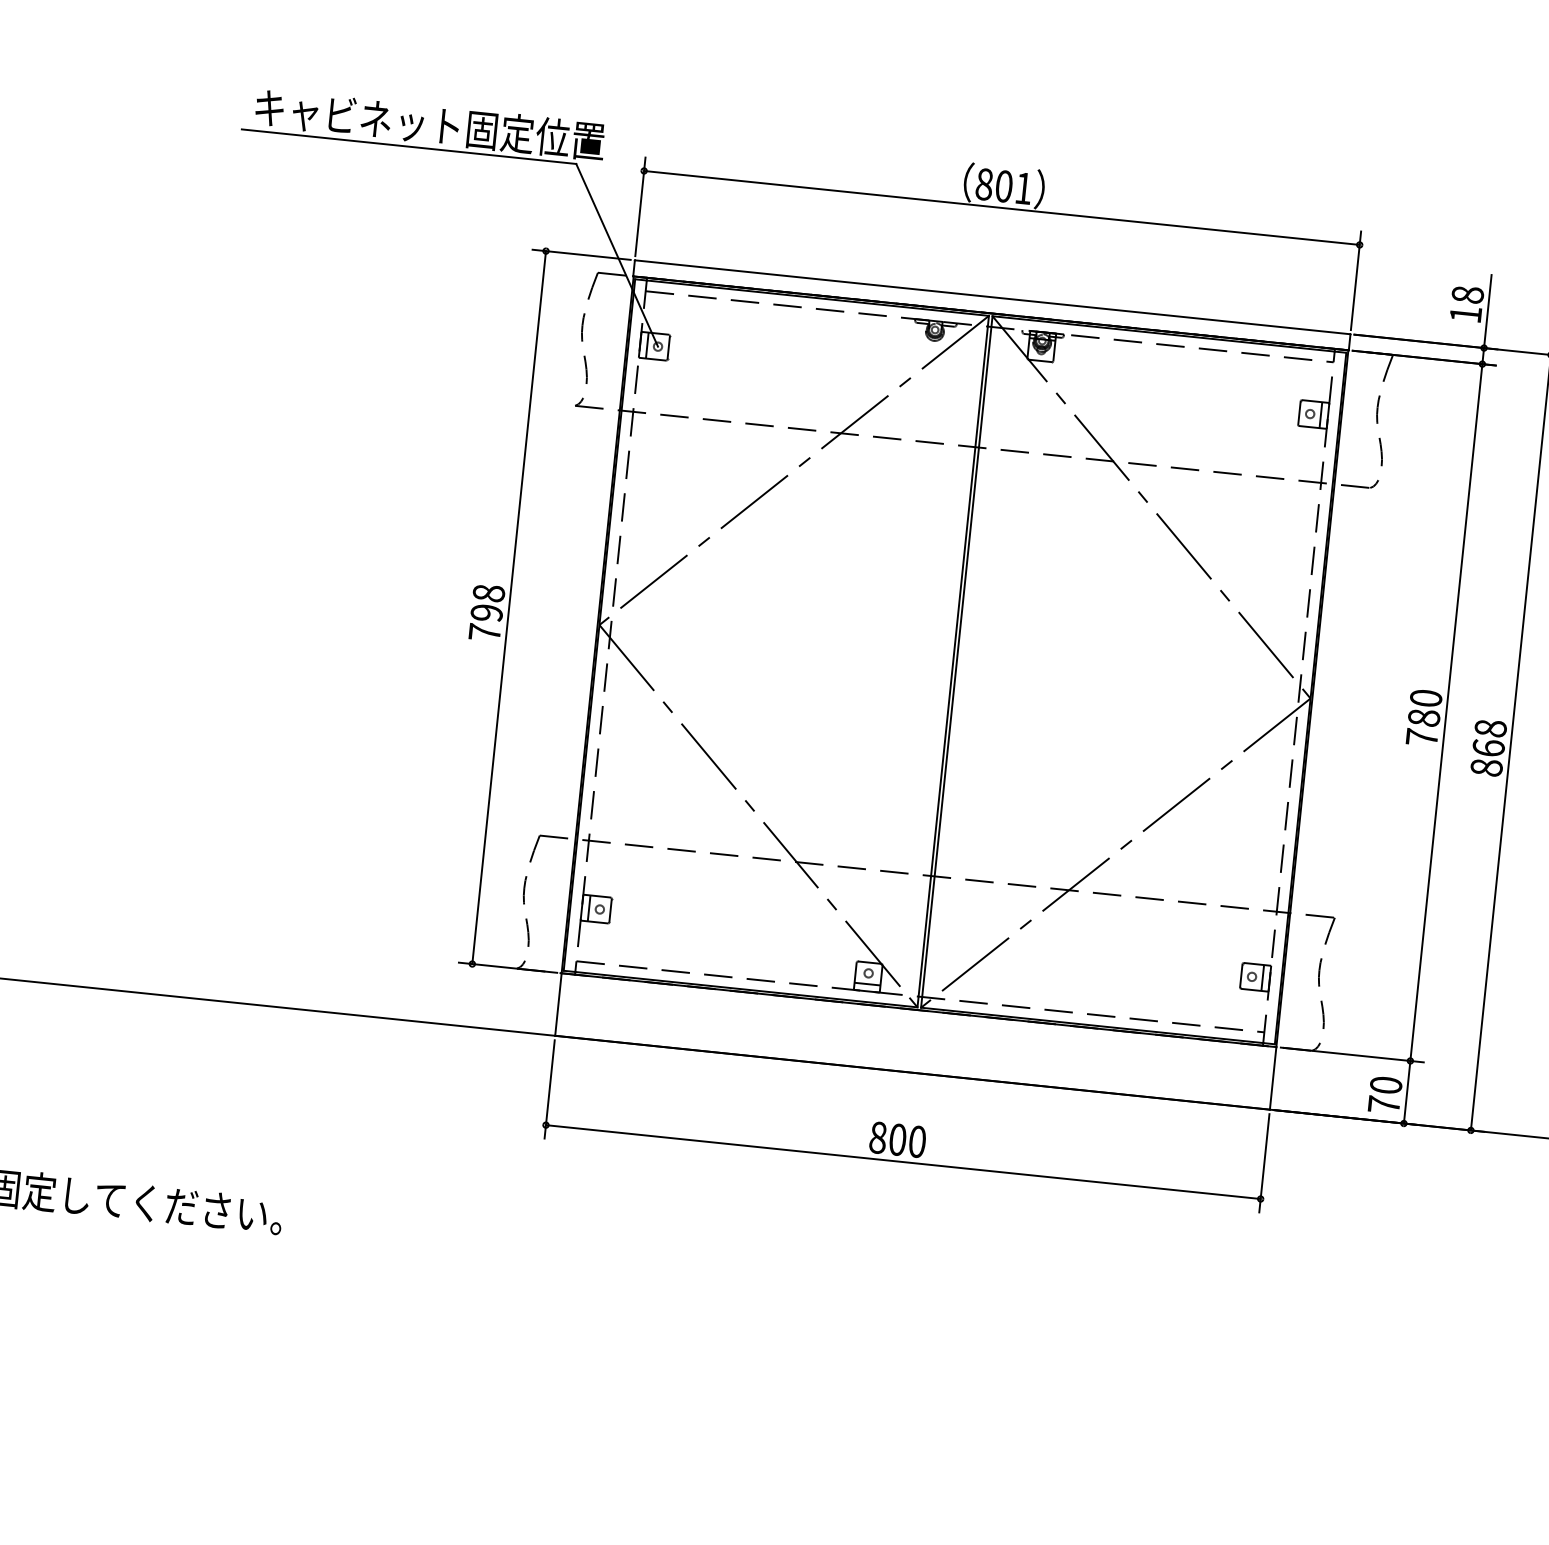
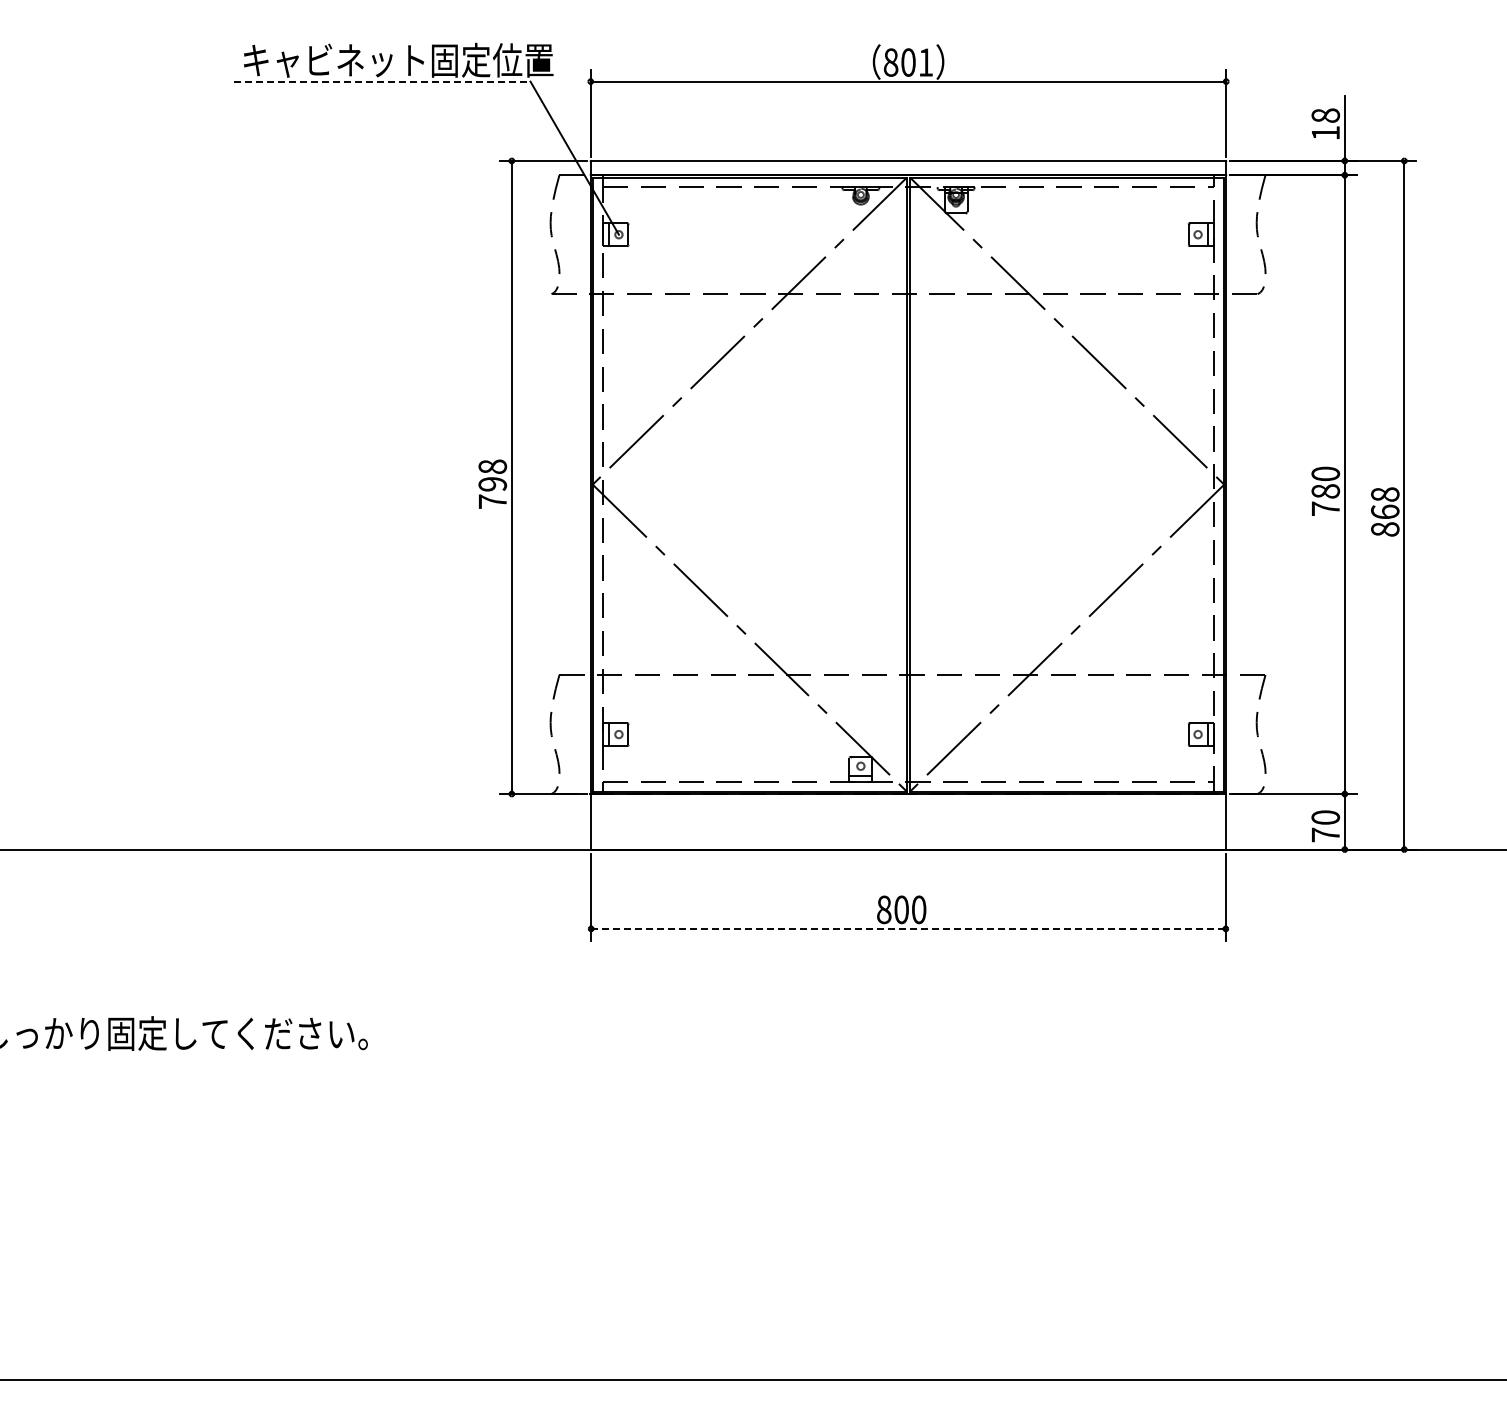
line: (409, 146) -> (382, 81), solid -> dashed
line: (903, 1161) -> (908, 928), solid -> dashed

